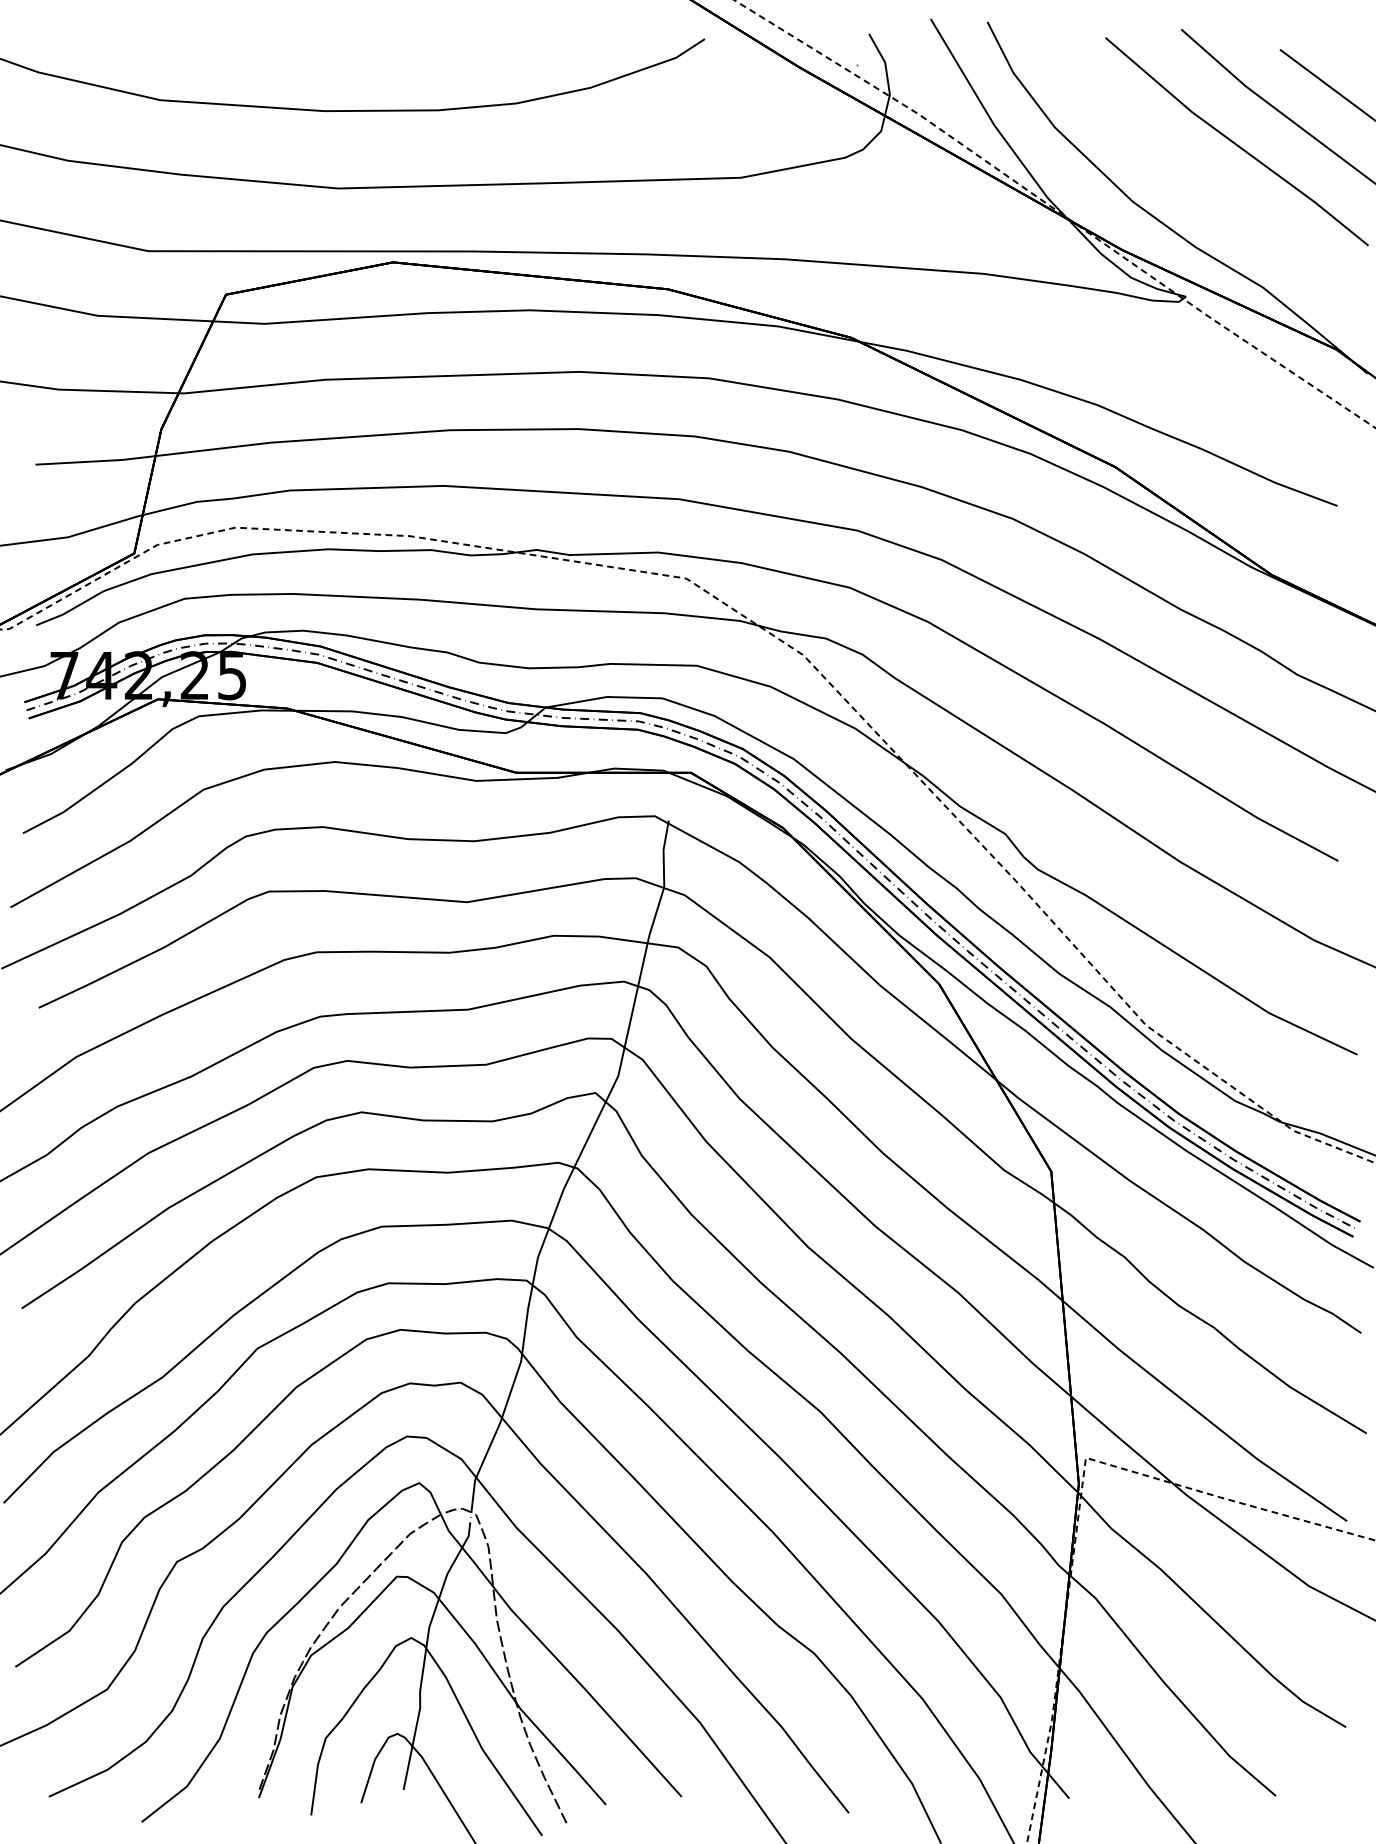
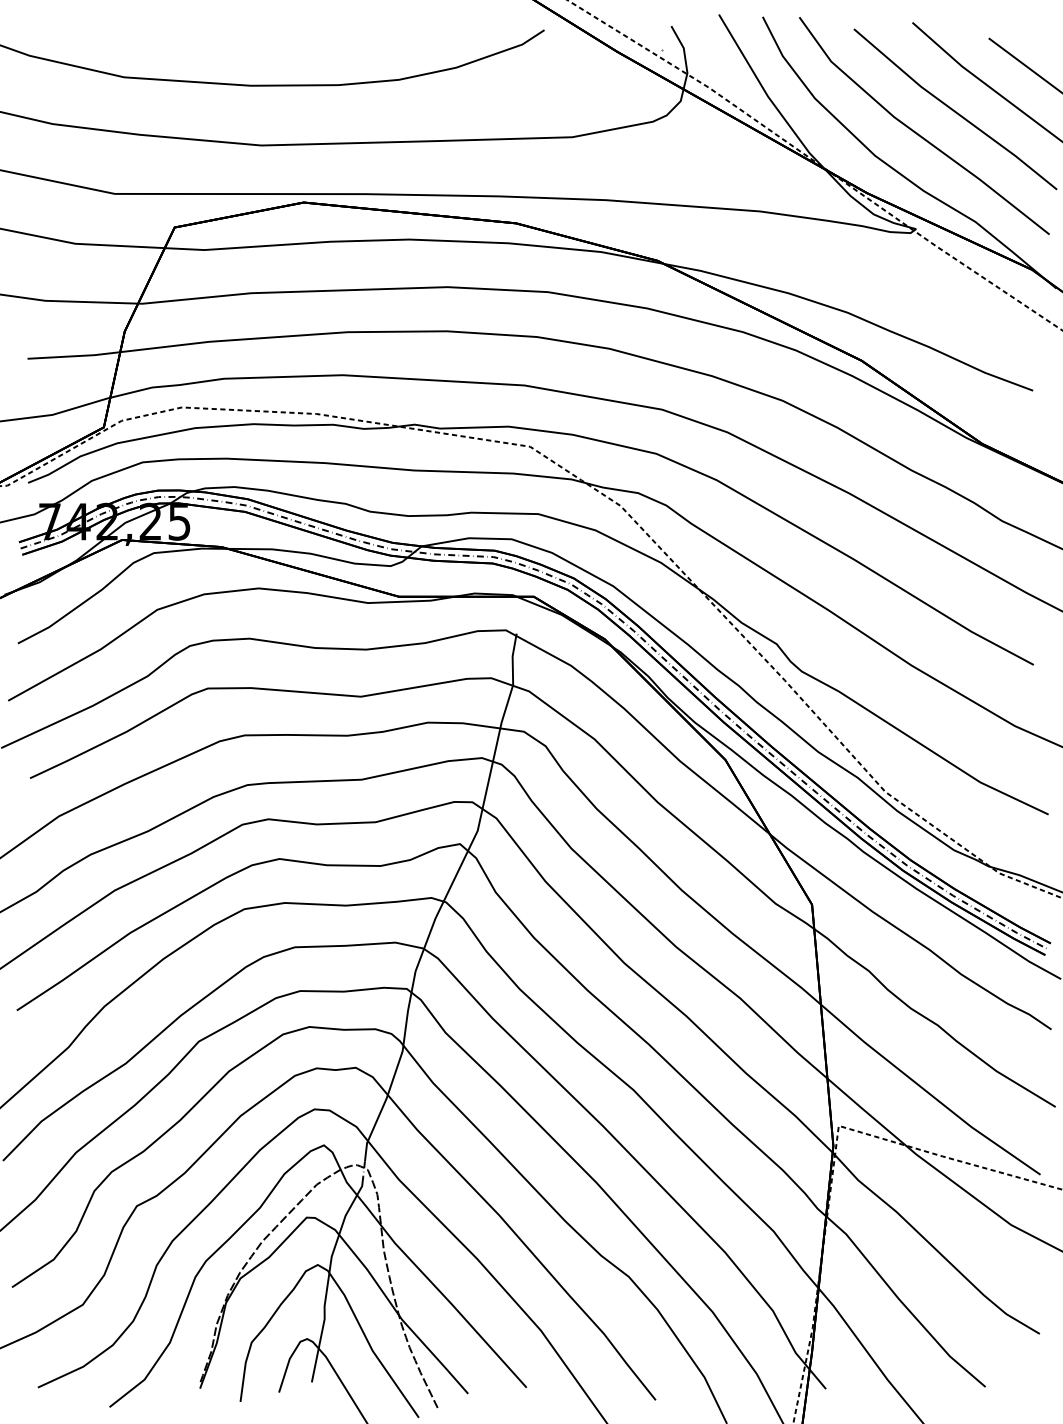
line: (1187, 171) -> (917, 132), added

